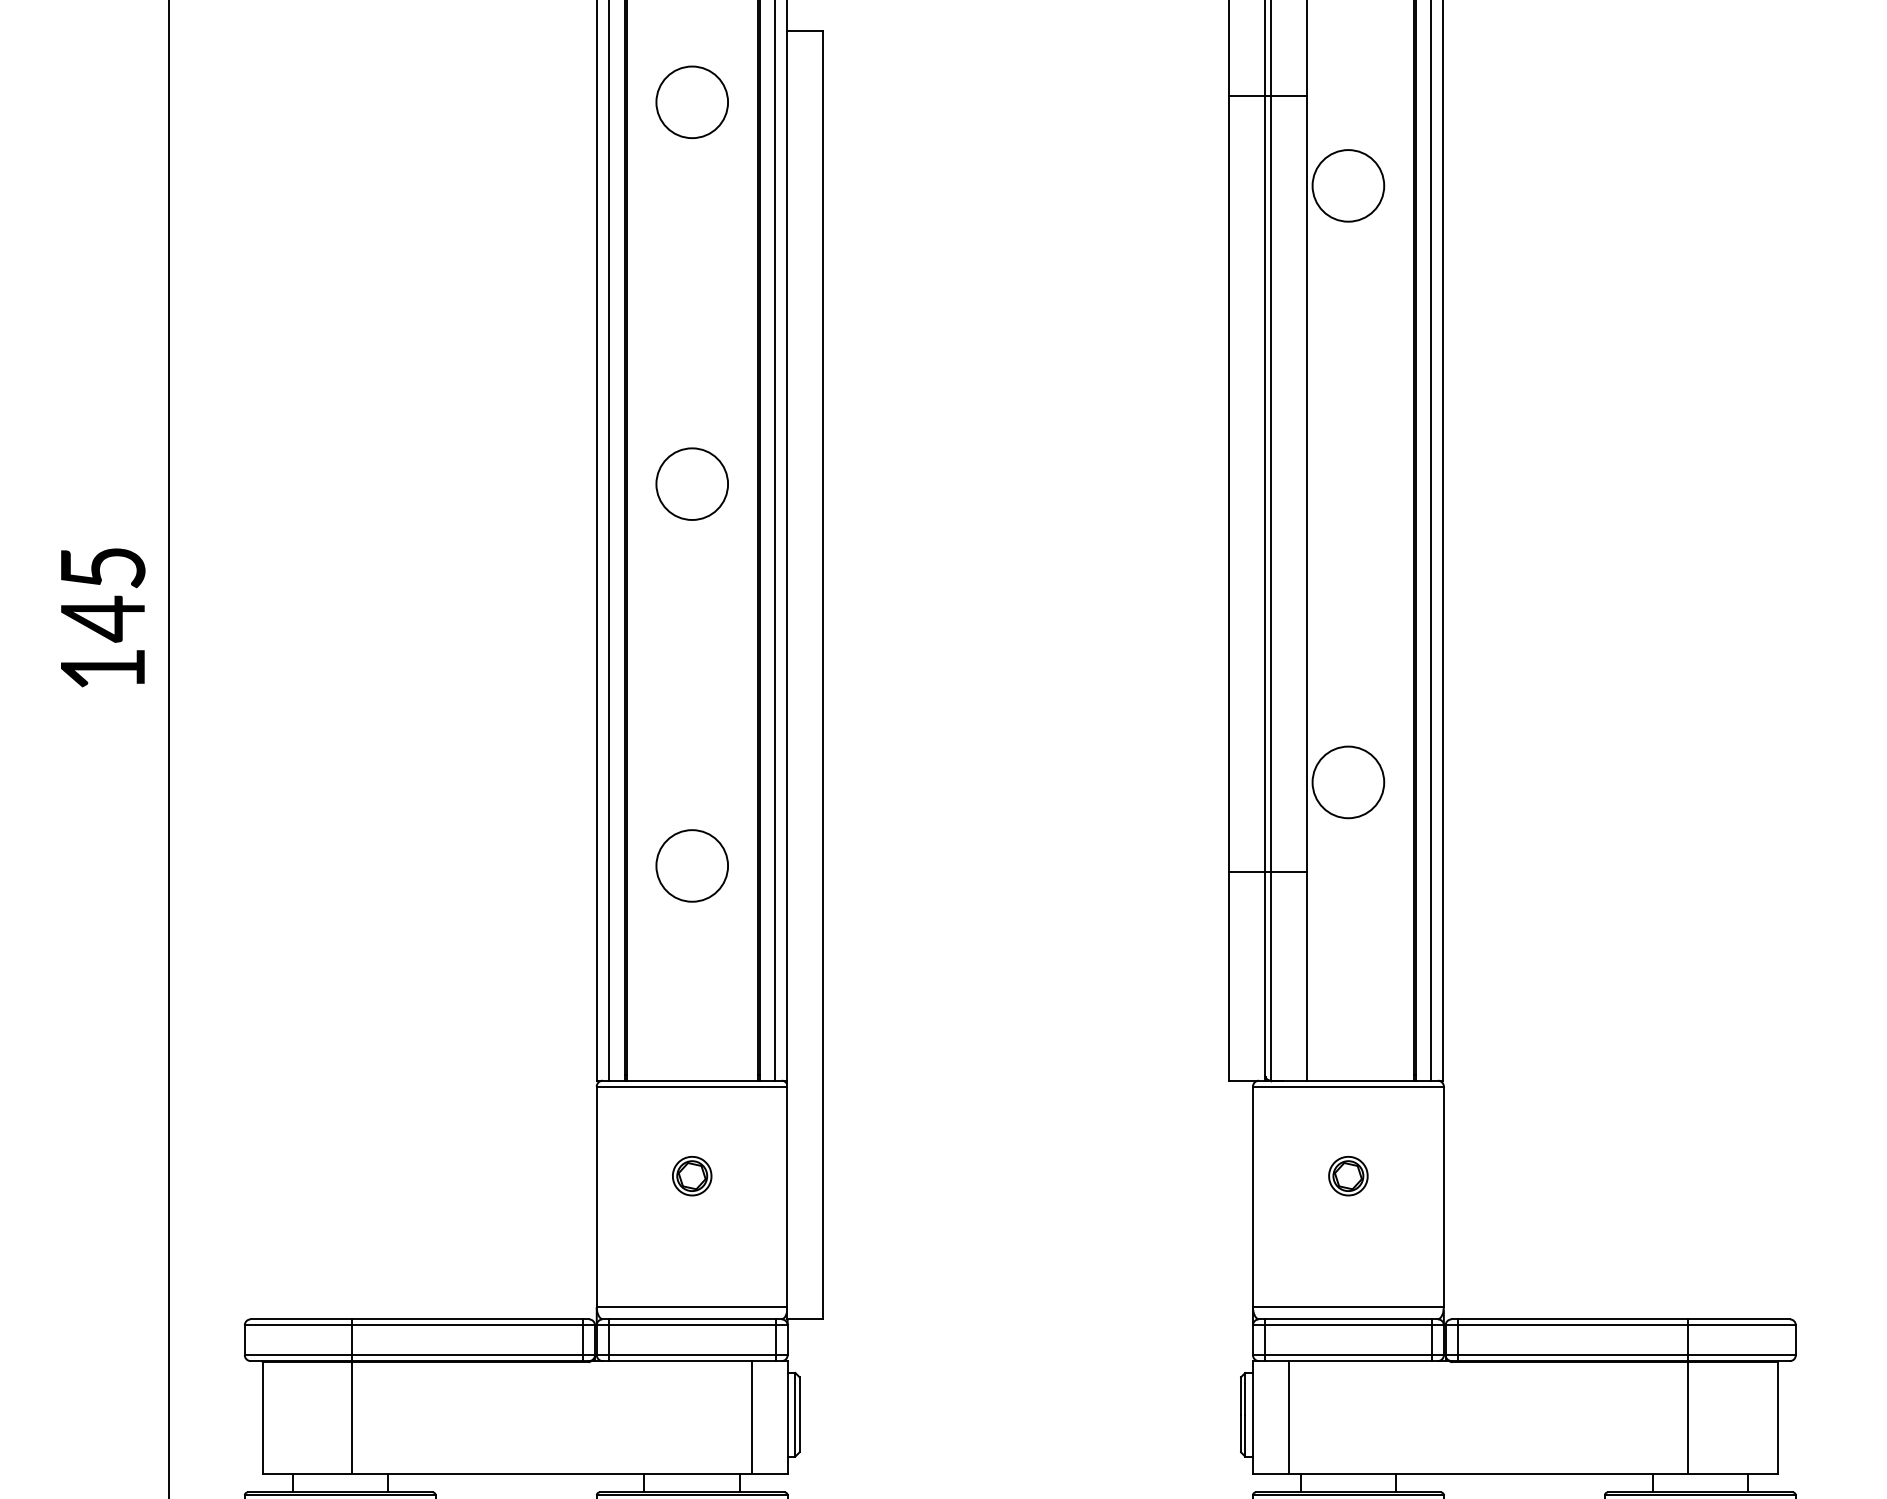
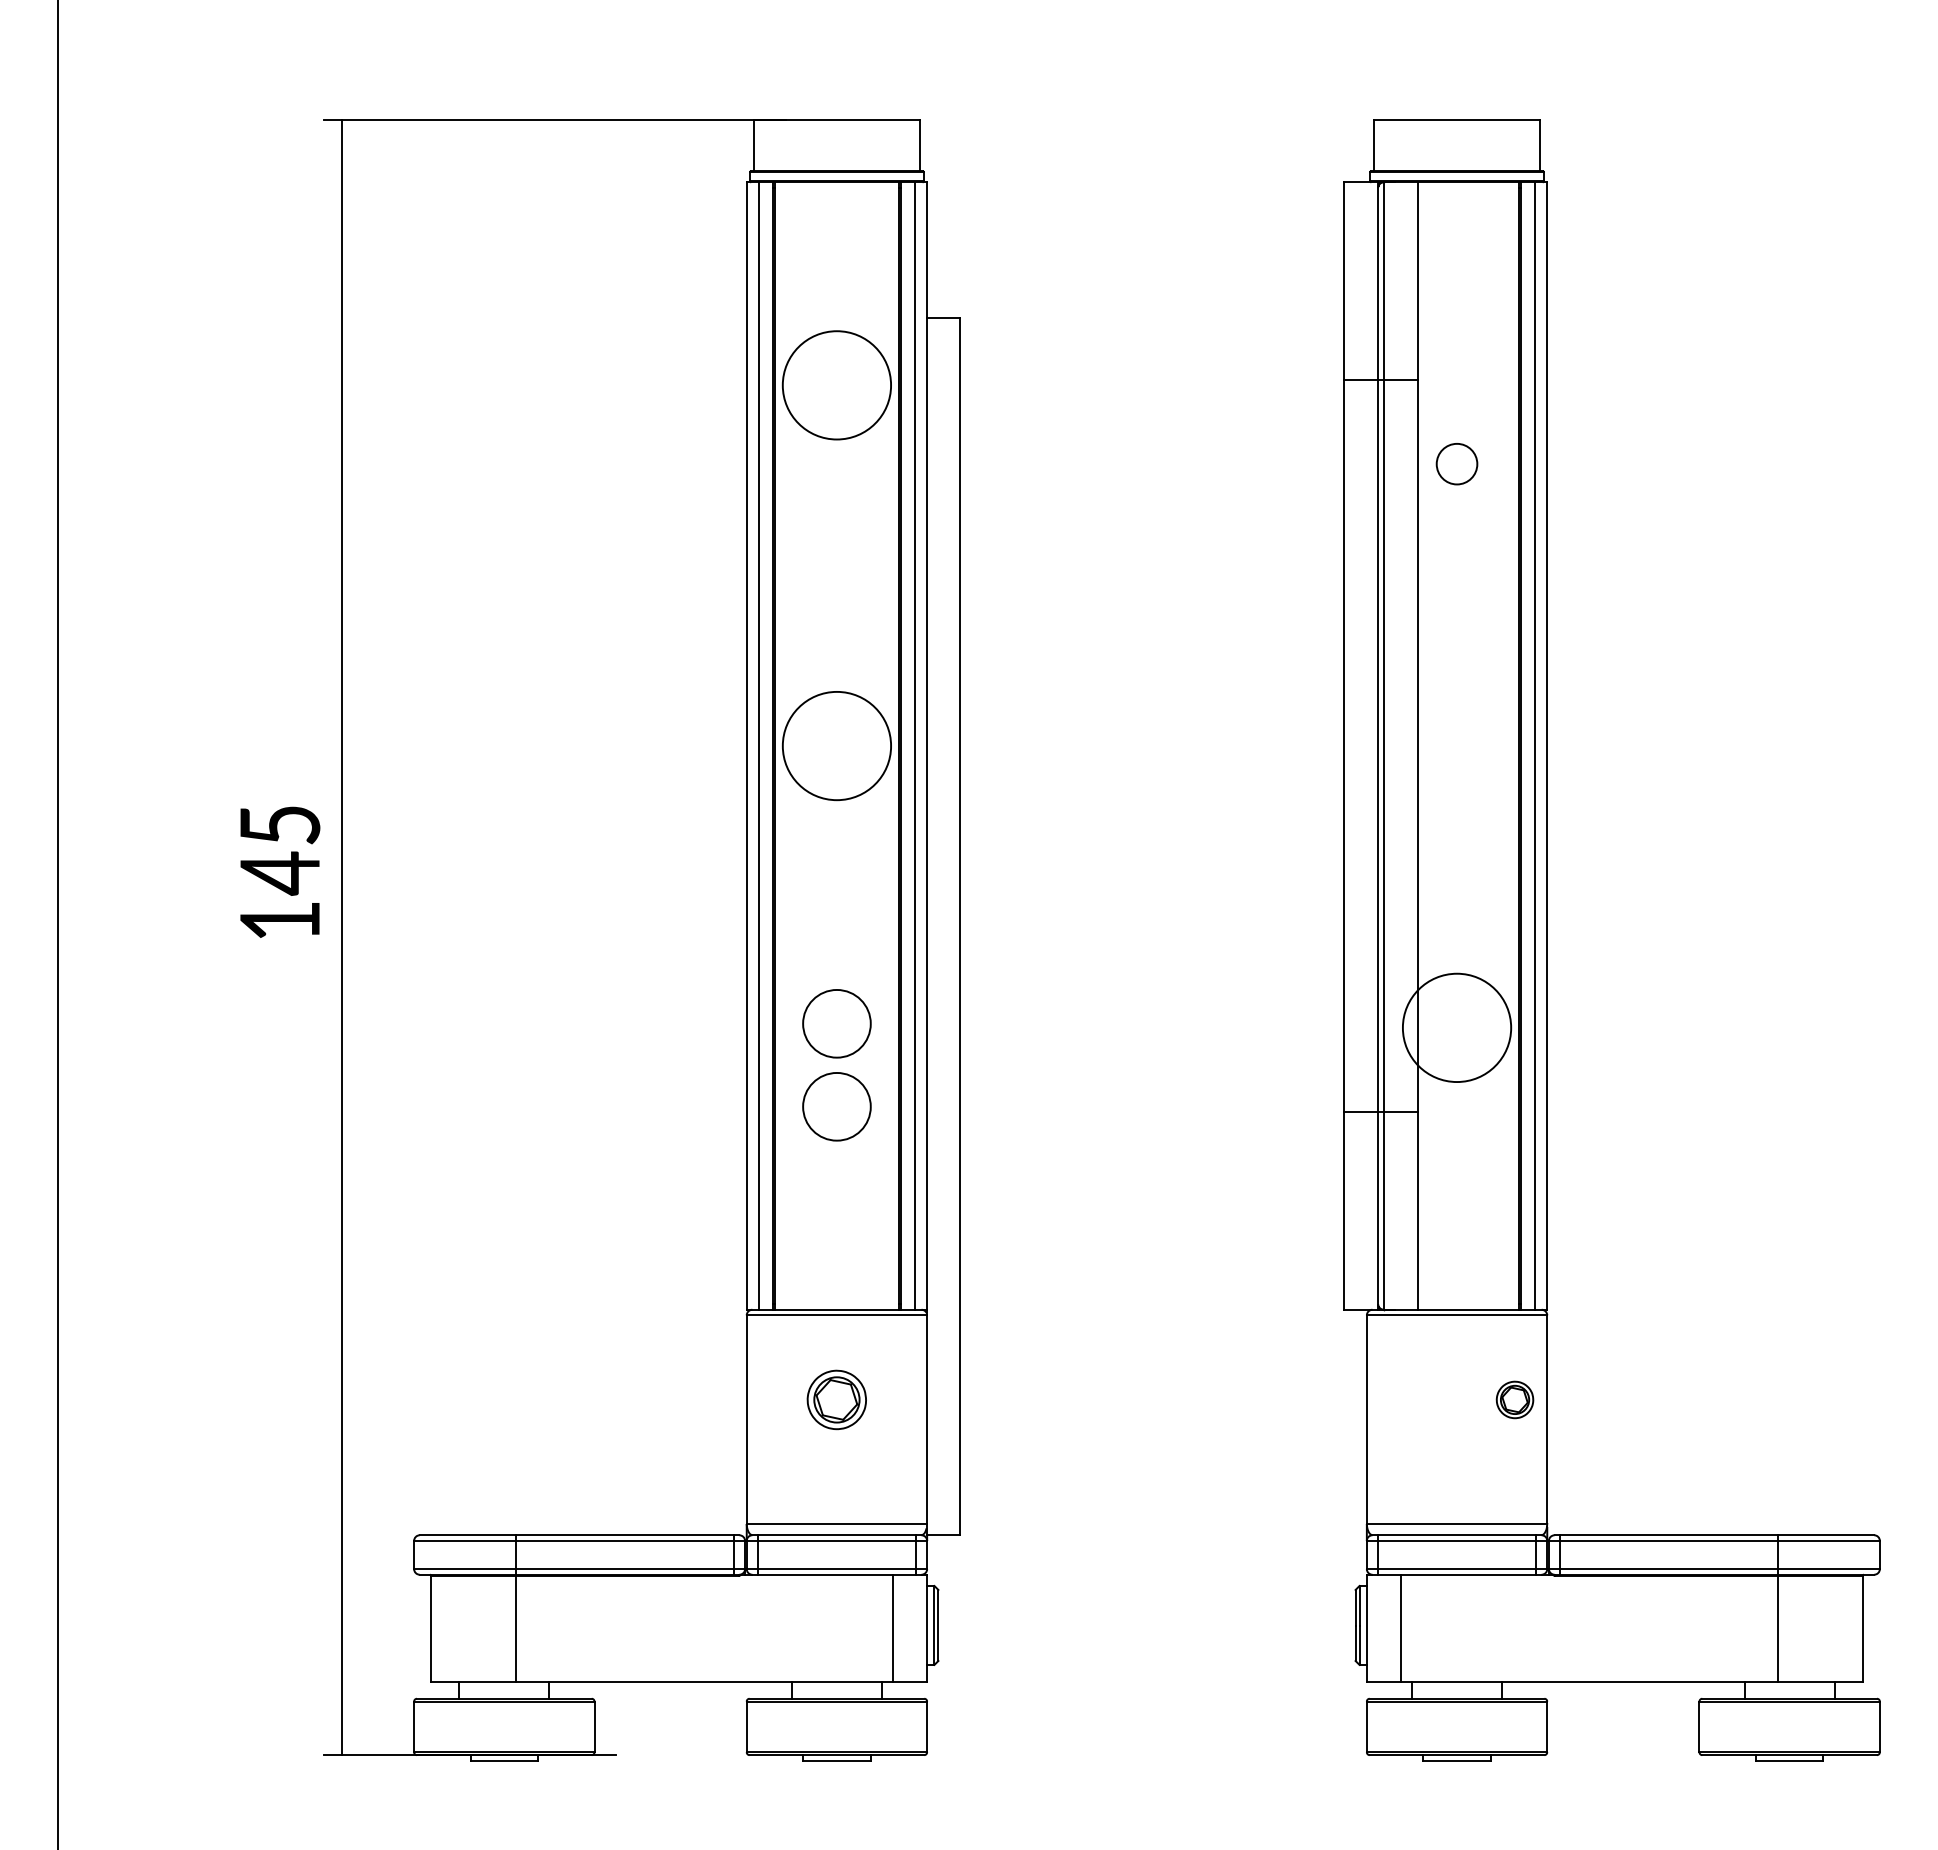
circle: (691, 101) -> (836, 384), size x1.6
circle: (1347, 186) -> (1456, 464), size x0.6
circle: (691, 483) -> (836, 745), size x1.6
circle: (691, 777) -> (836, 1023), added
circle: (1347, 782) -> (1456, 1027), size x1.6
part: (691, 1175) -> (836, 1399), size x1.6
part: (1347, 1175) -> (1514, 1399), moved

